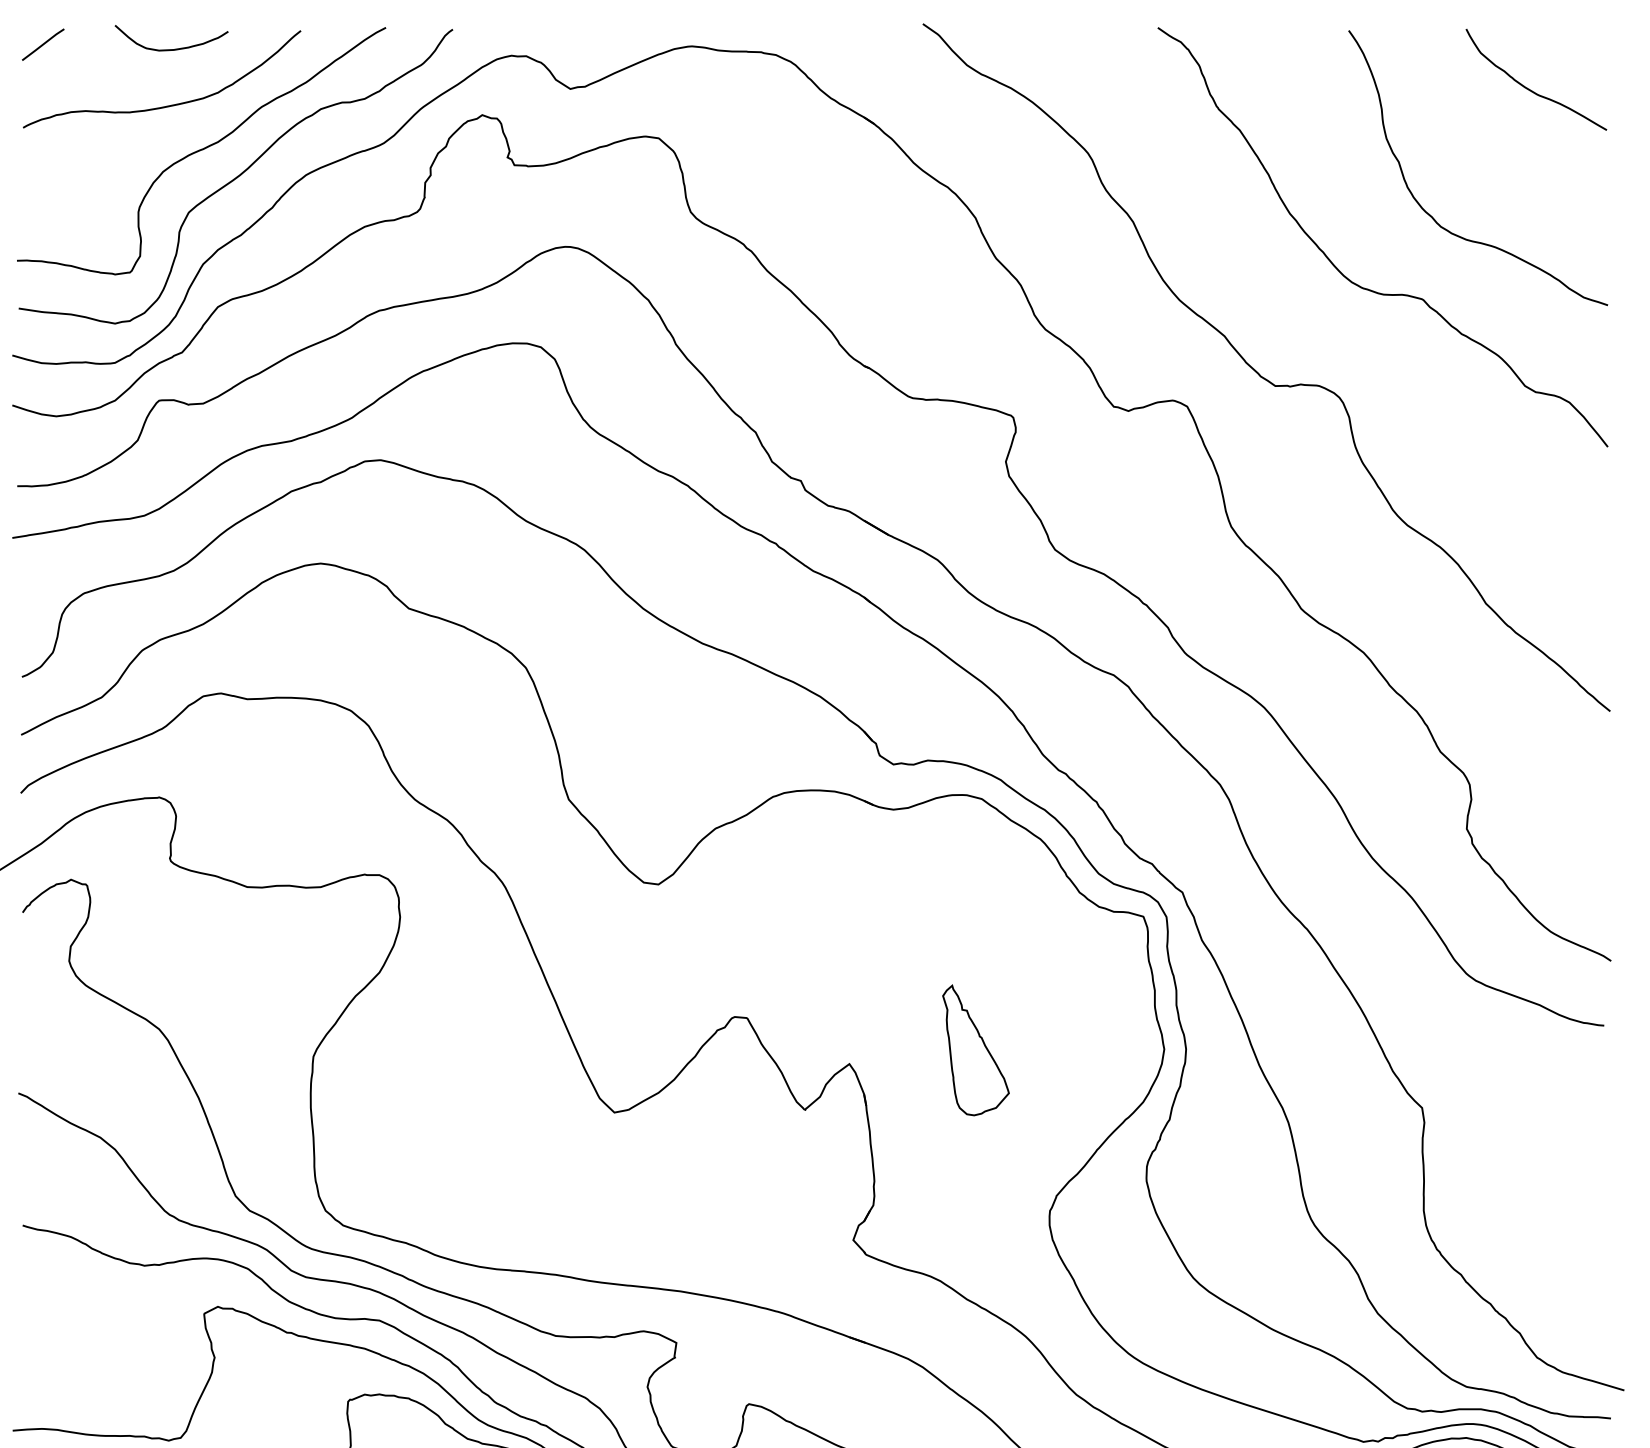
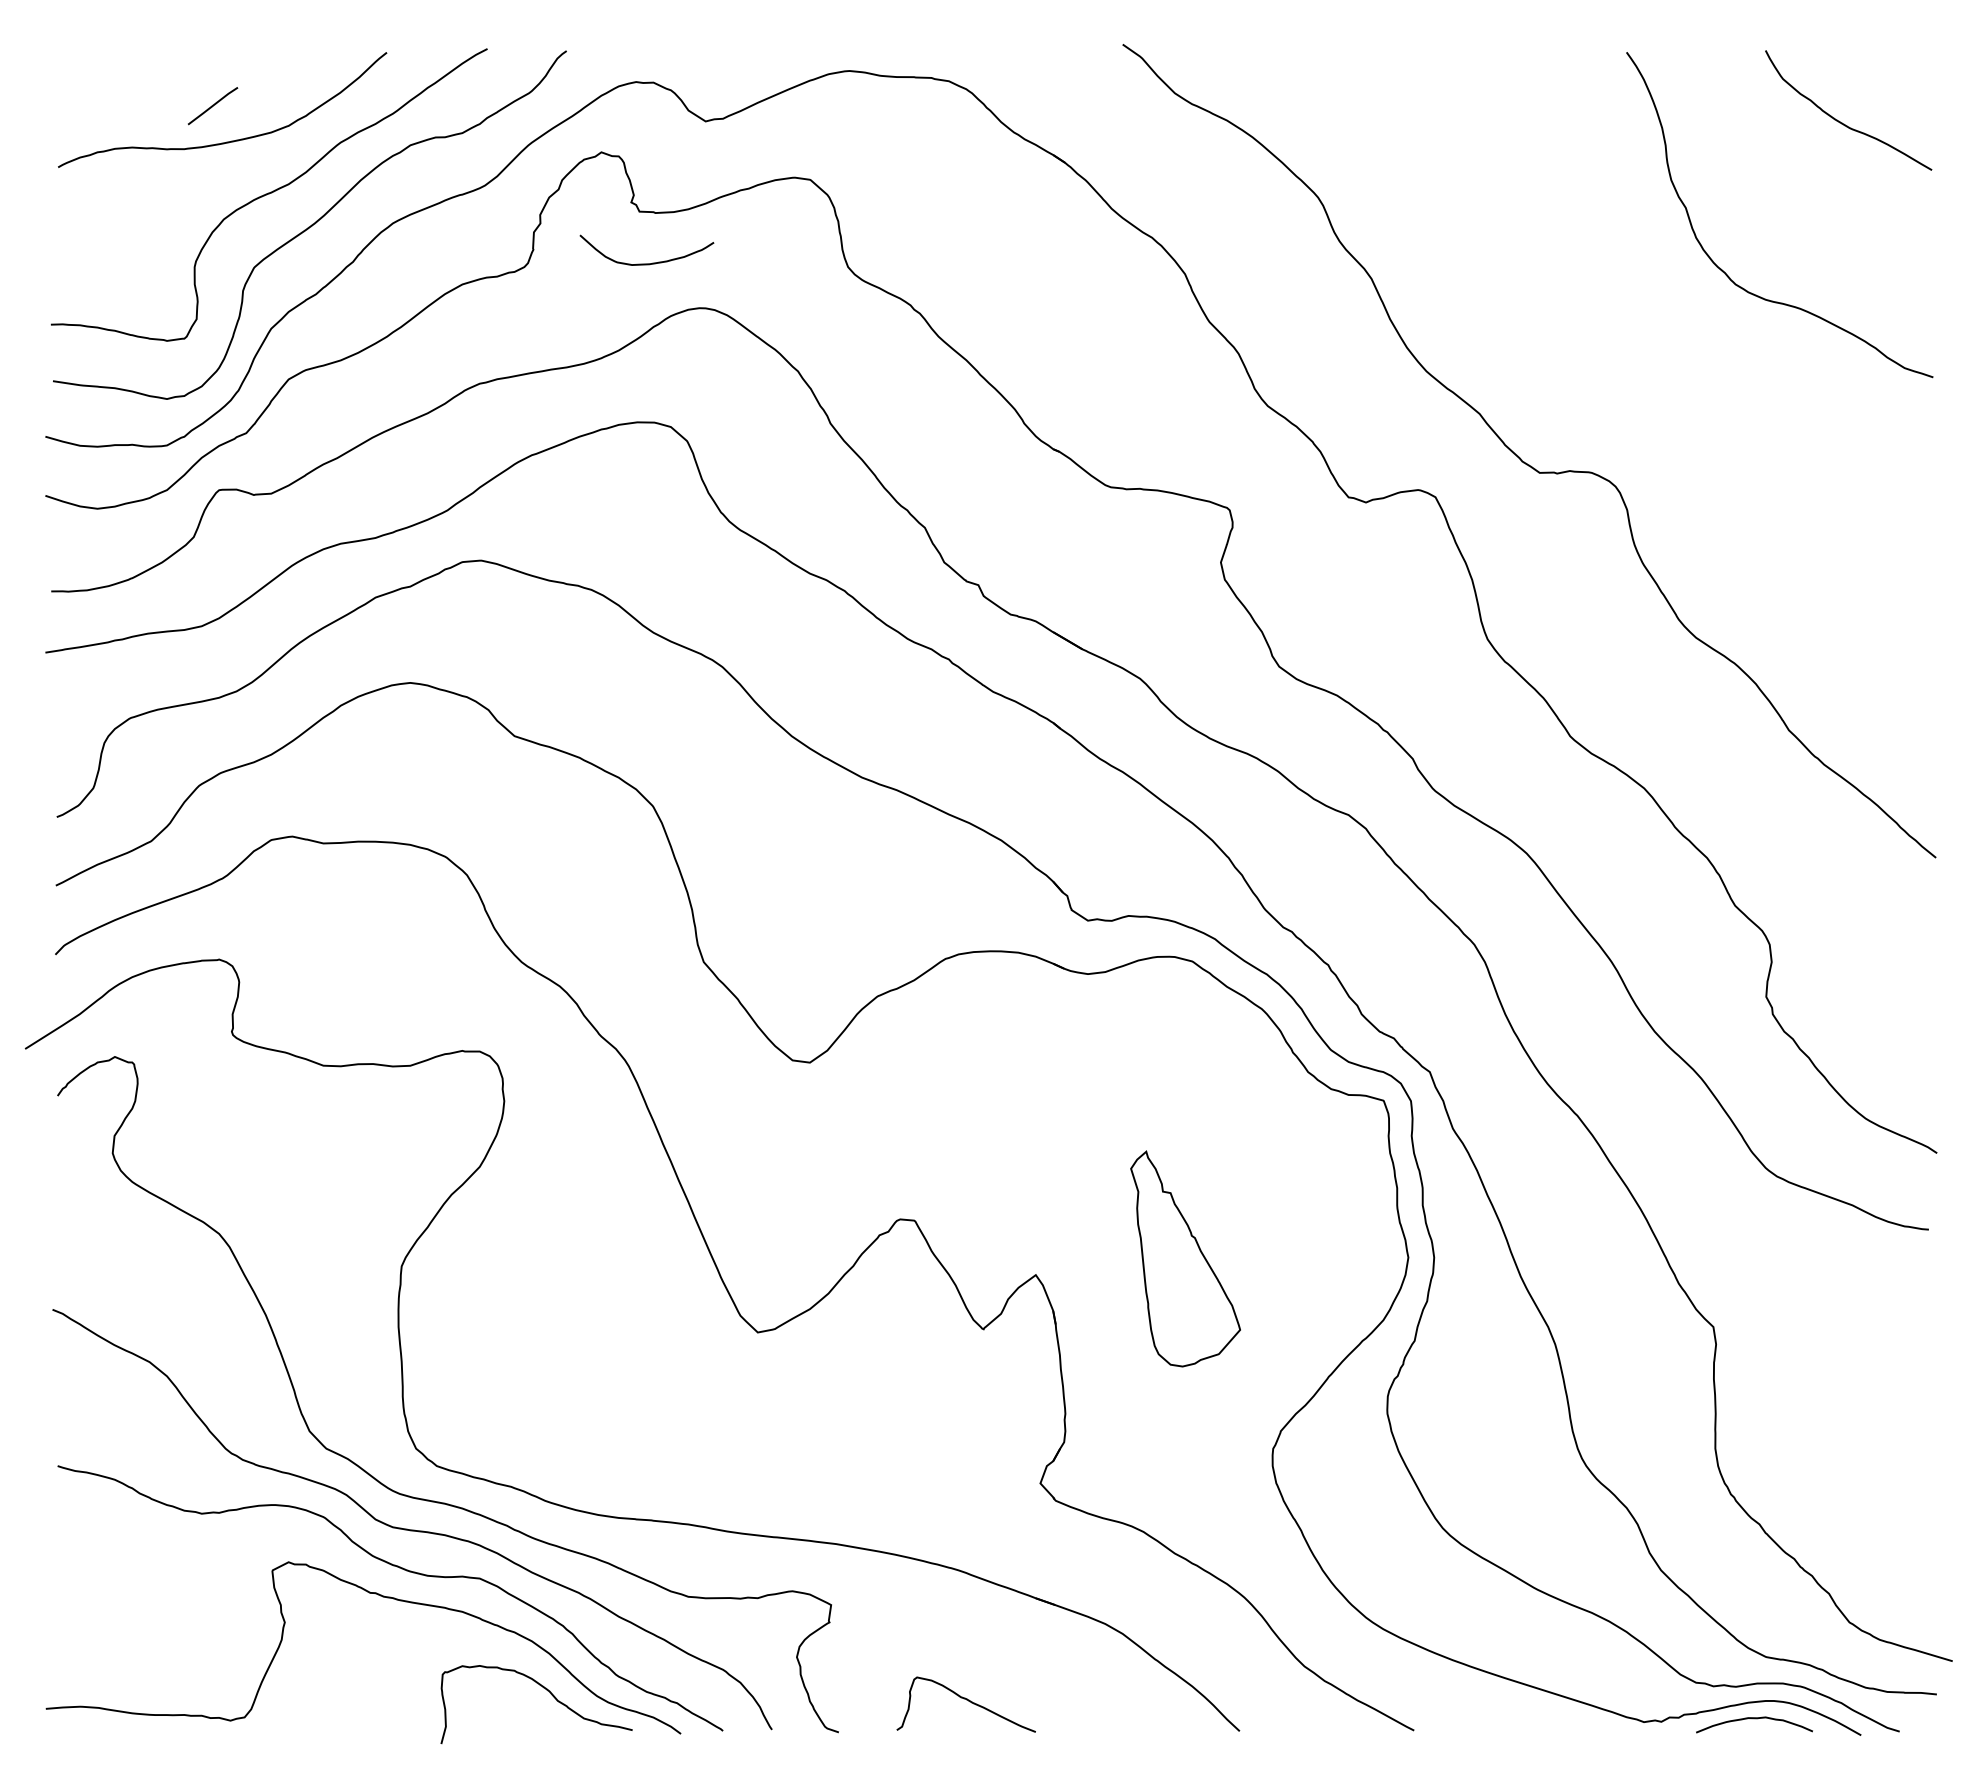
line: (43, 45) -> (213, 106), moved
curve: (171, 49) -> (646, 263), moved
curve: (1356, 283) -> (1635, 351), removed
part: (975, 1050) -> (1185, 1258), size x1.4

